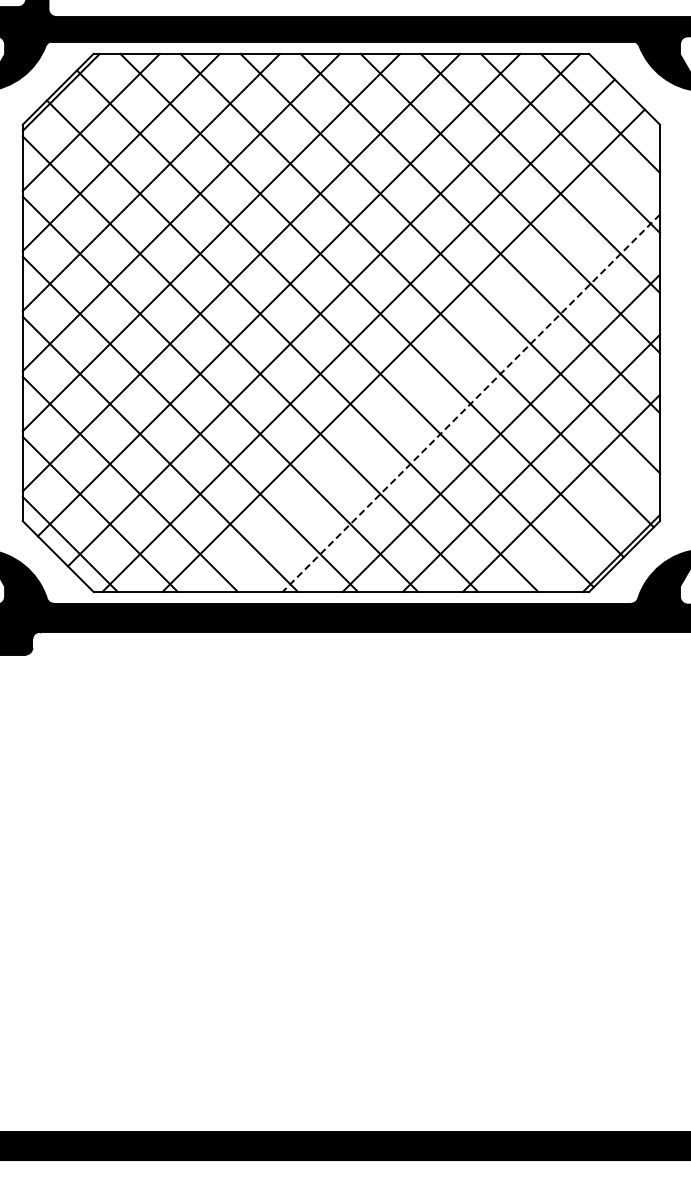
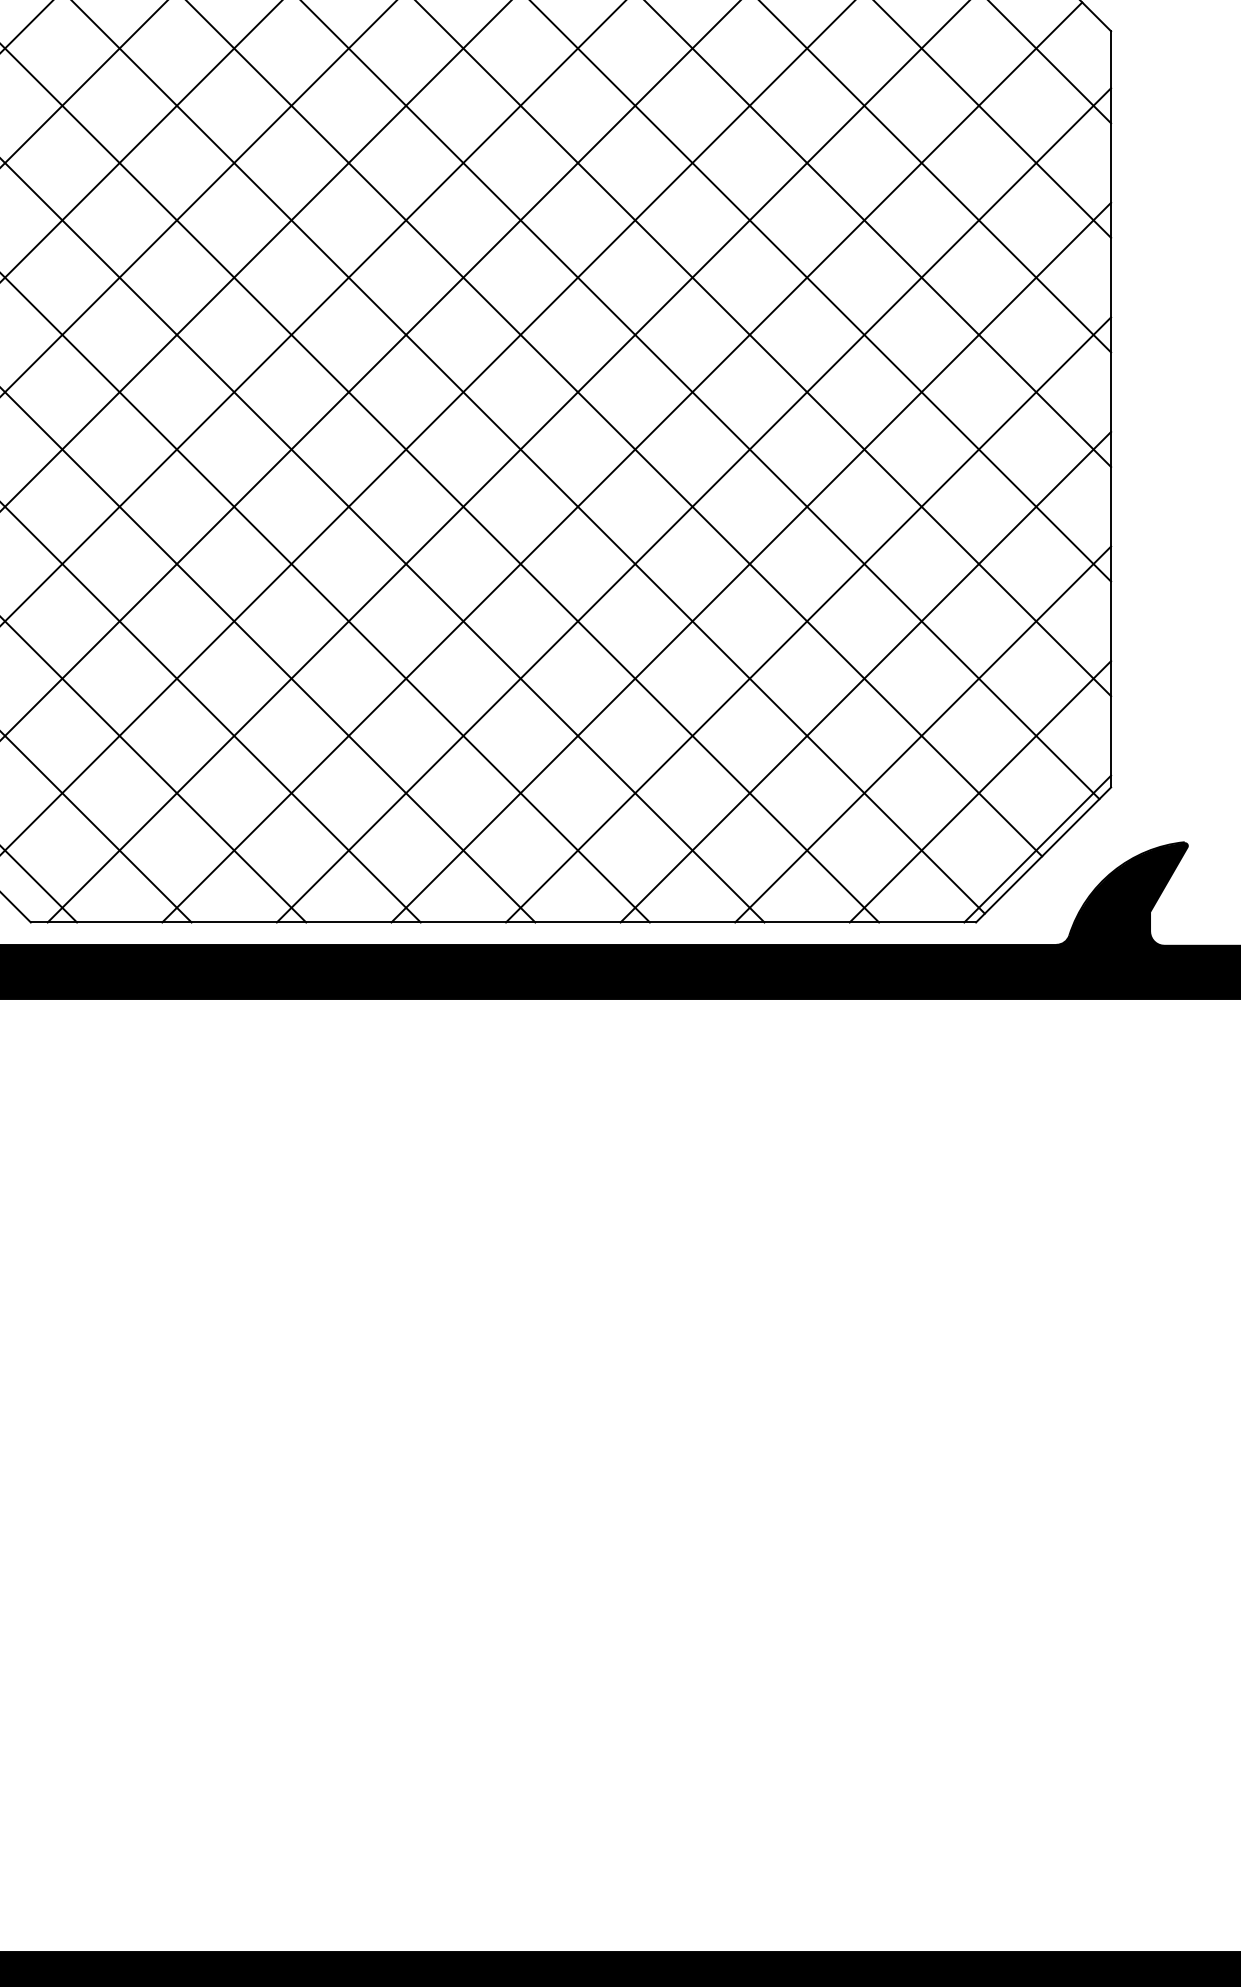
line: (440, 372) -> (692, 503), added
line: (471, 403) -> (751, 563), dashed -> solid
line: (590, 522) -> (978, 790), added

